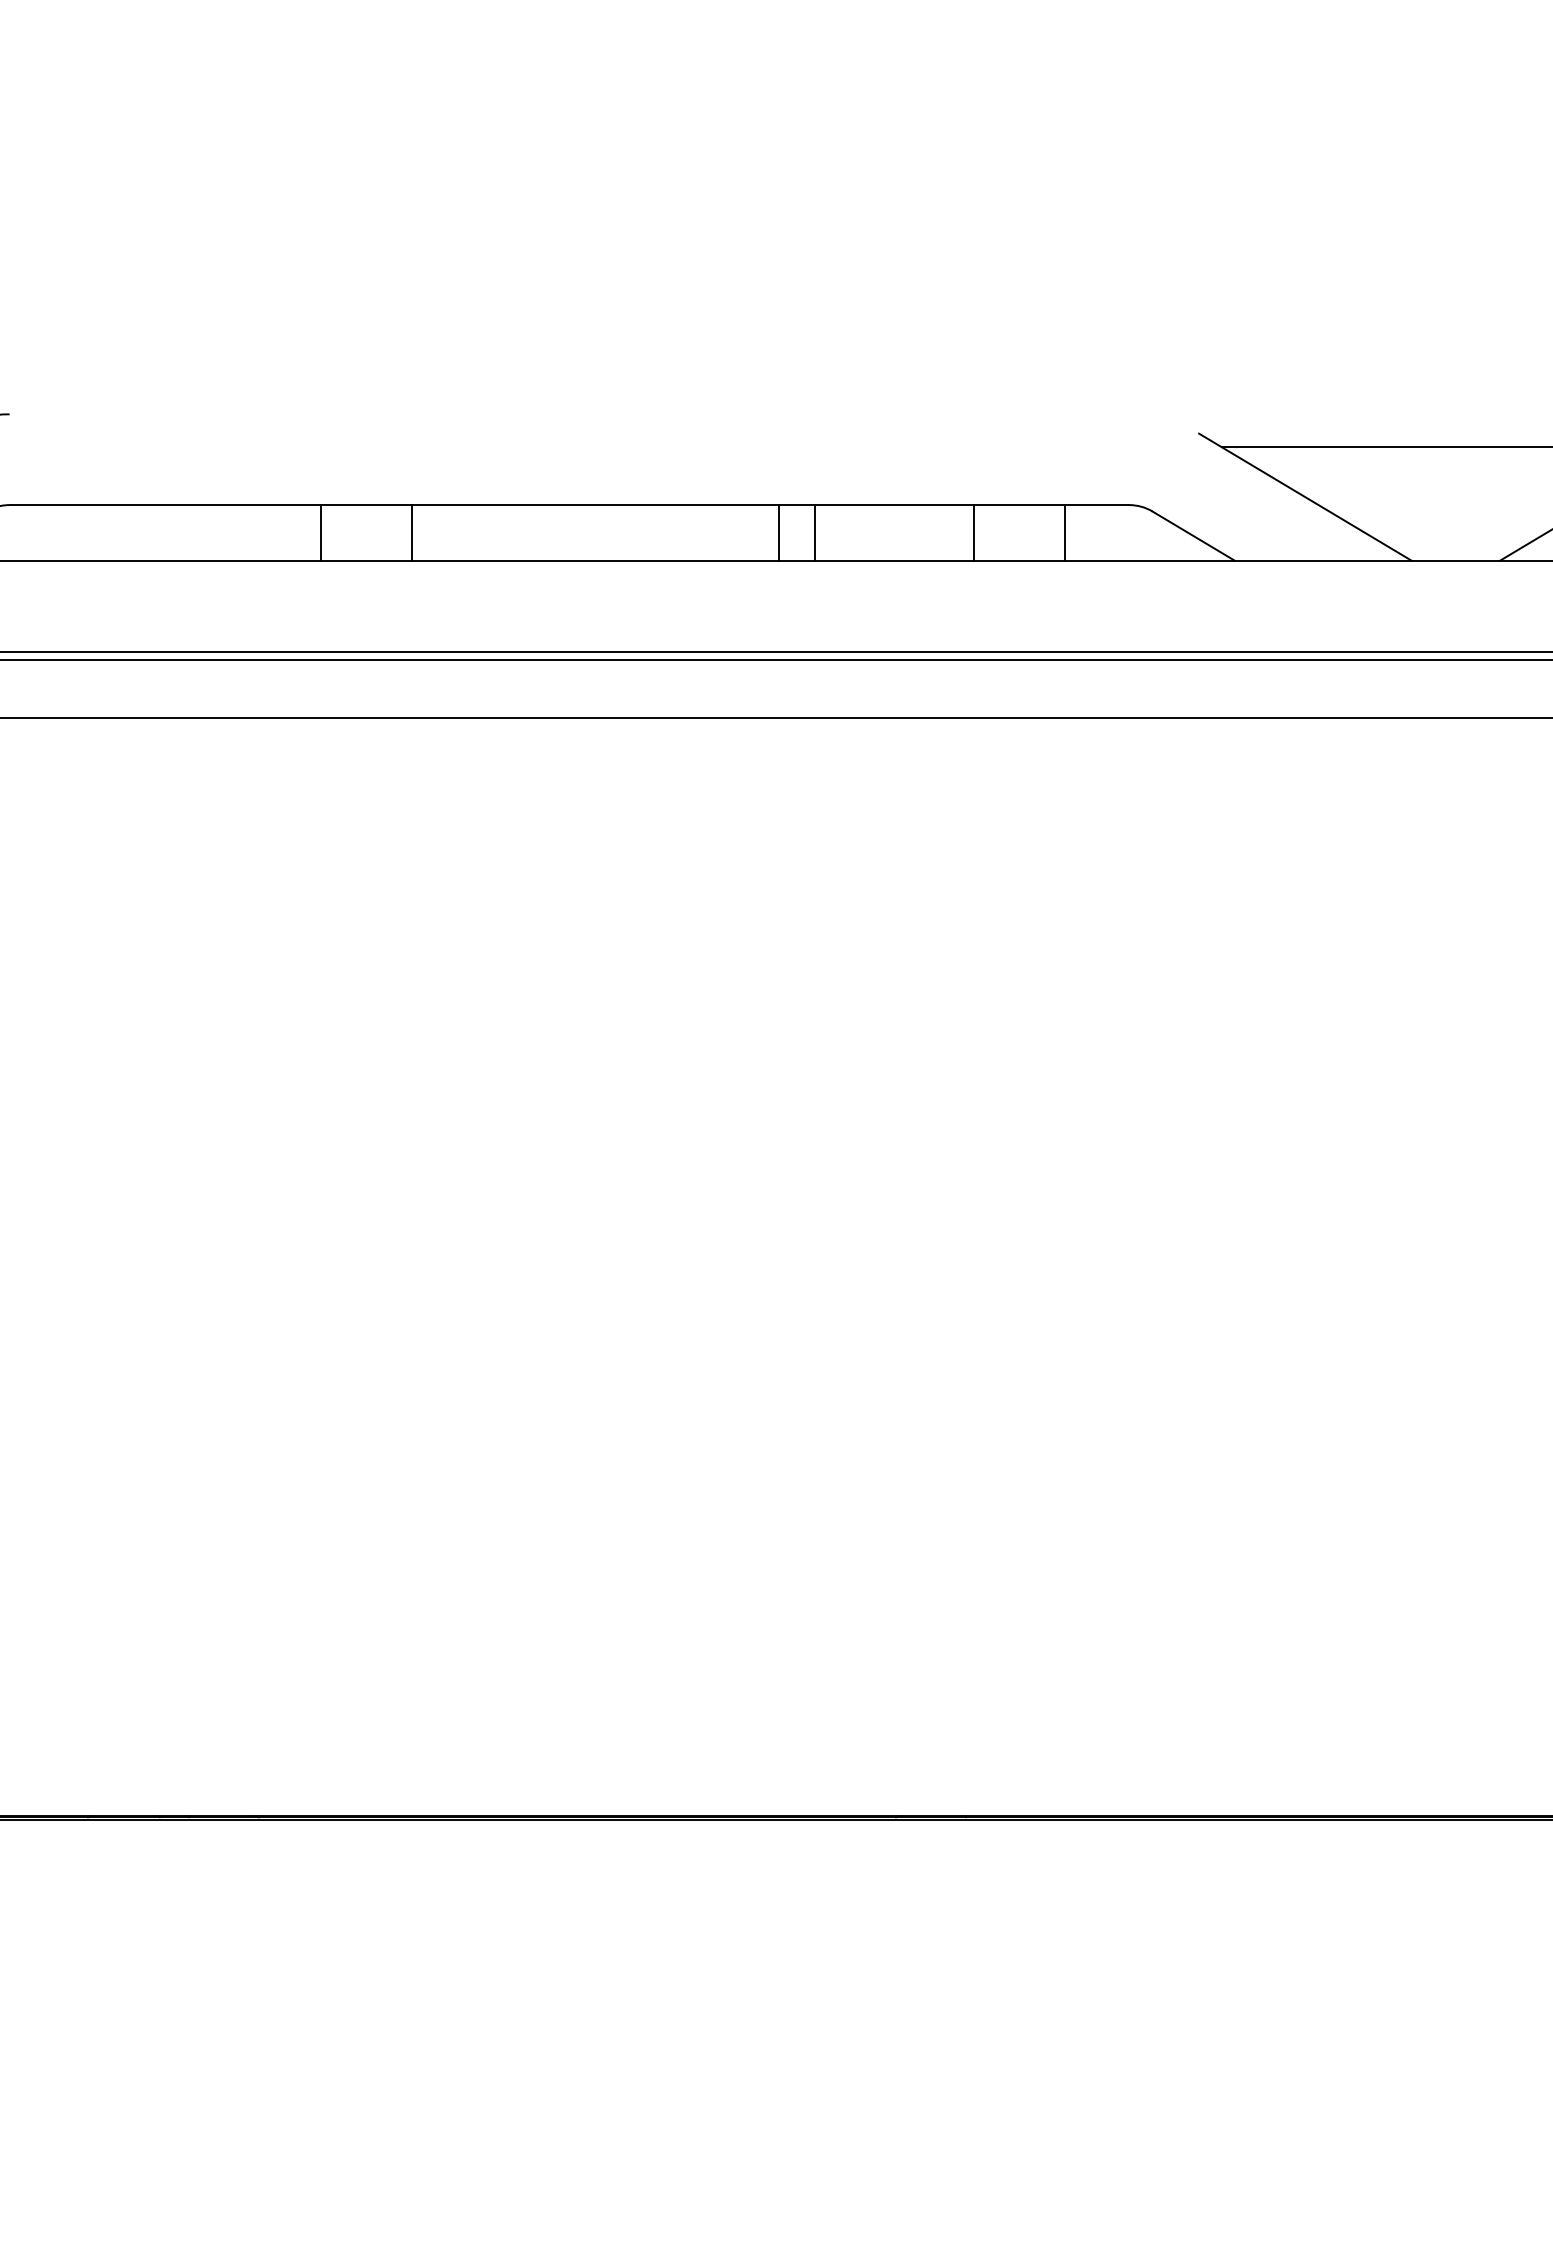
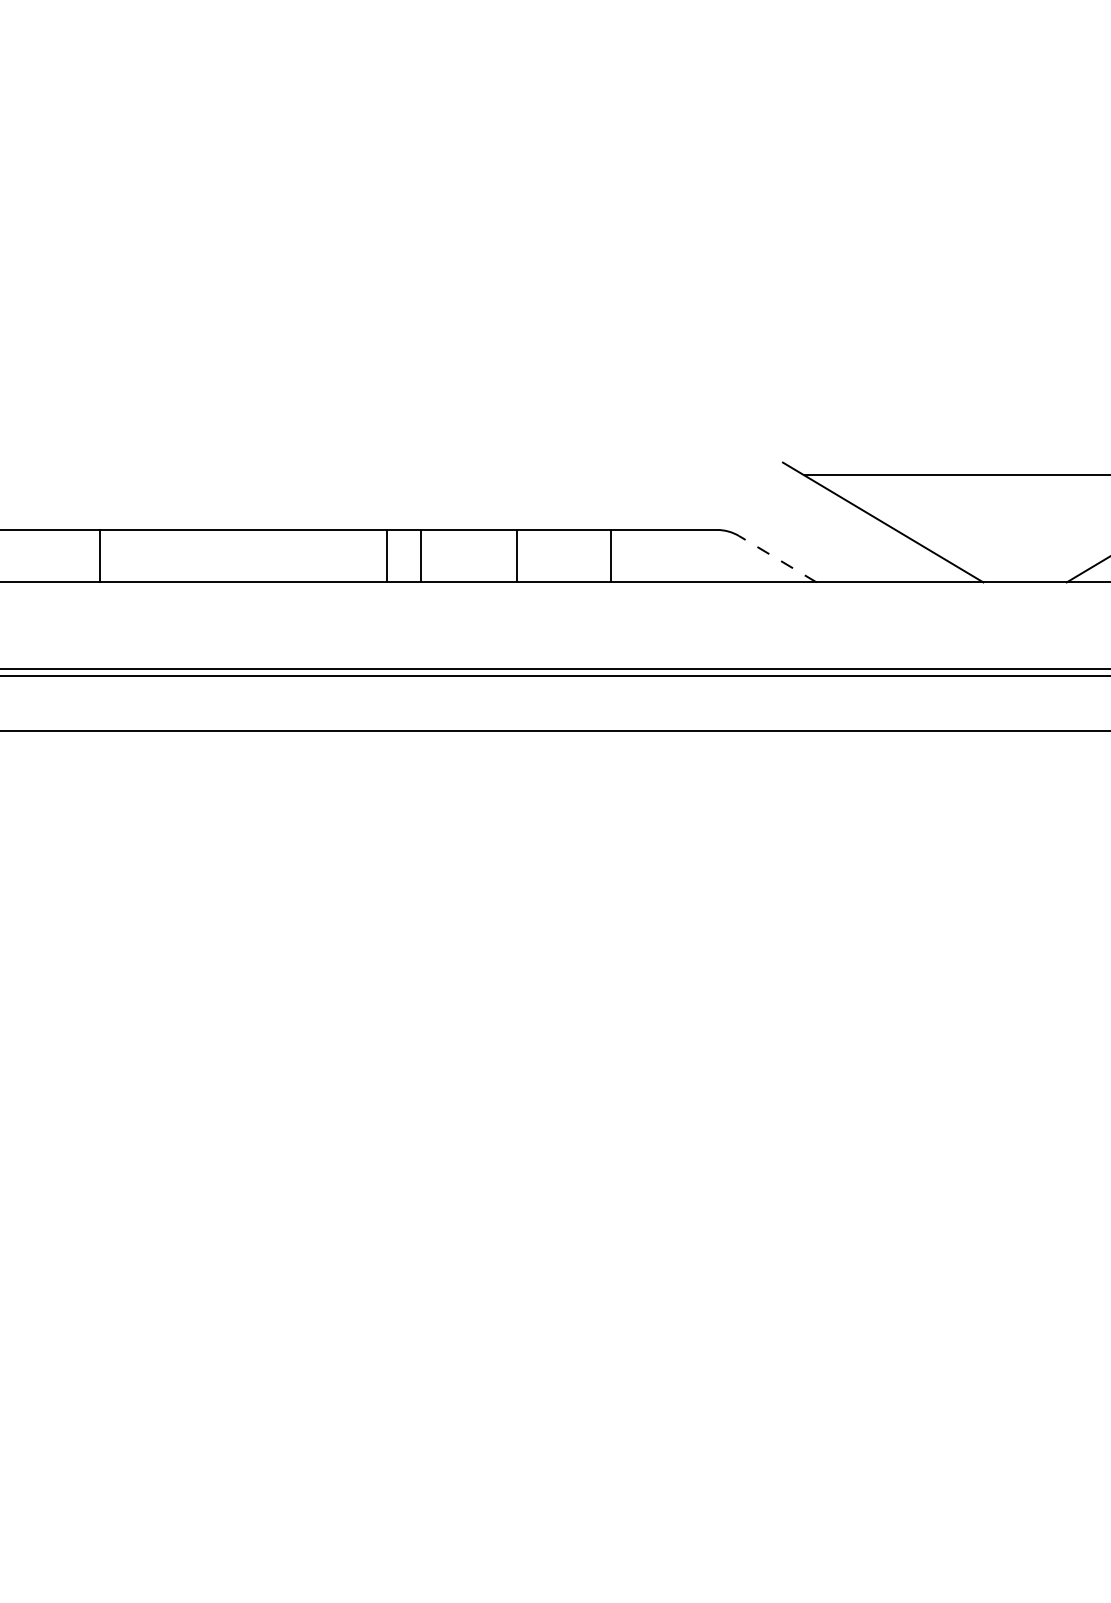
line: (412, 532) -> (99, 555), moved
line: (974, 532) -> (517, 555), moved
line: (1065, 532) -> (611, 555), moved
line: (1193, 536) -> (777, 559), solid -> dashed

